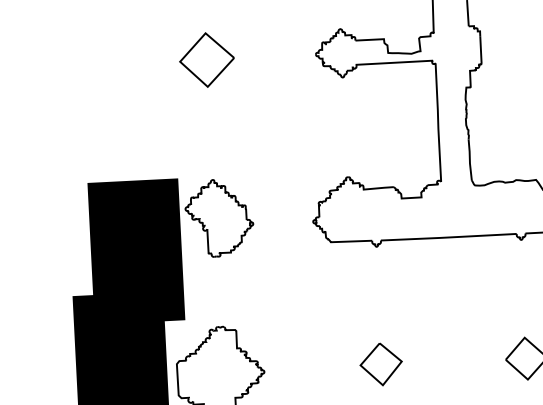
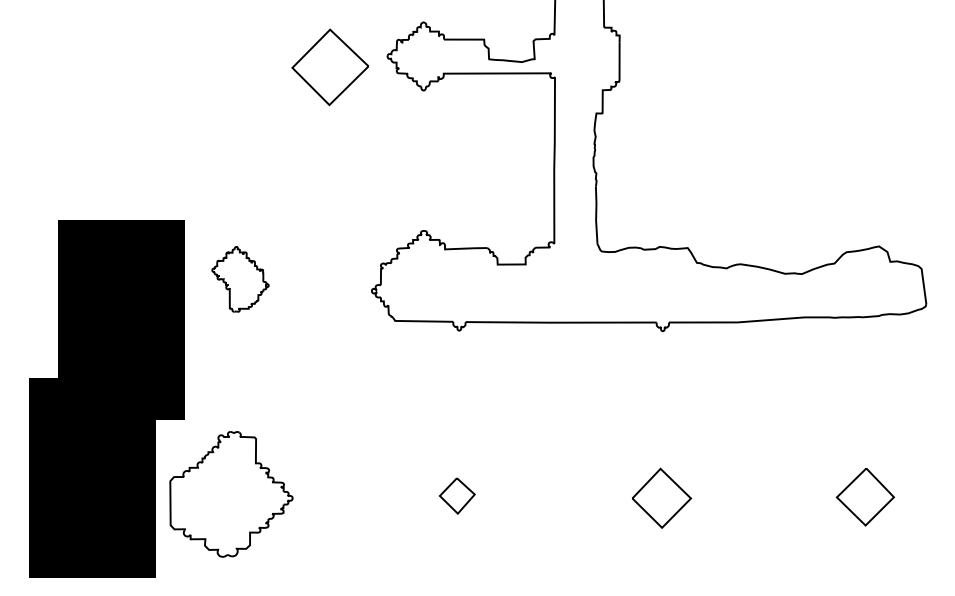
part: (206, 60) -> (329, 67), moved
part: (219, 218) -> (240, 279), size x0.6
part: (381, 363) -> (457, 495), size x0.6

